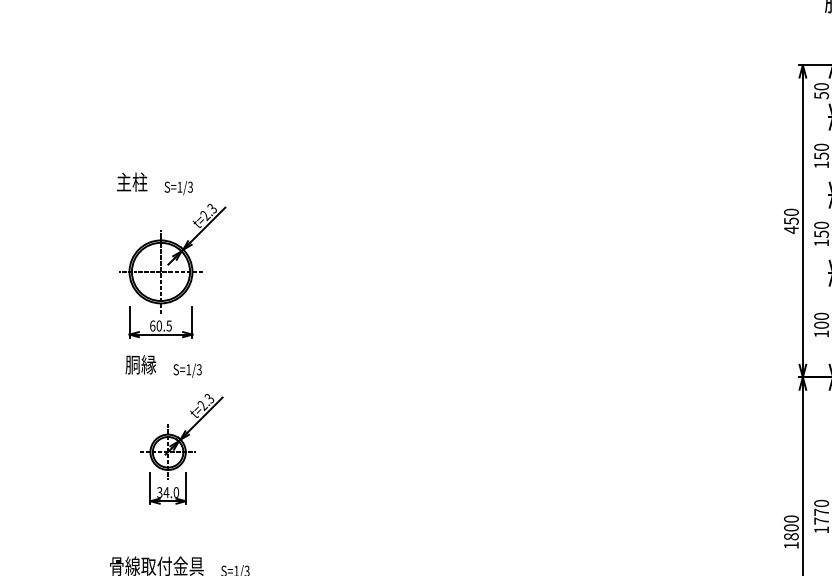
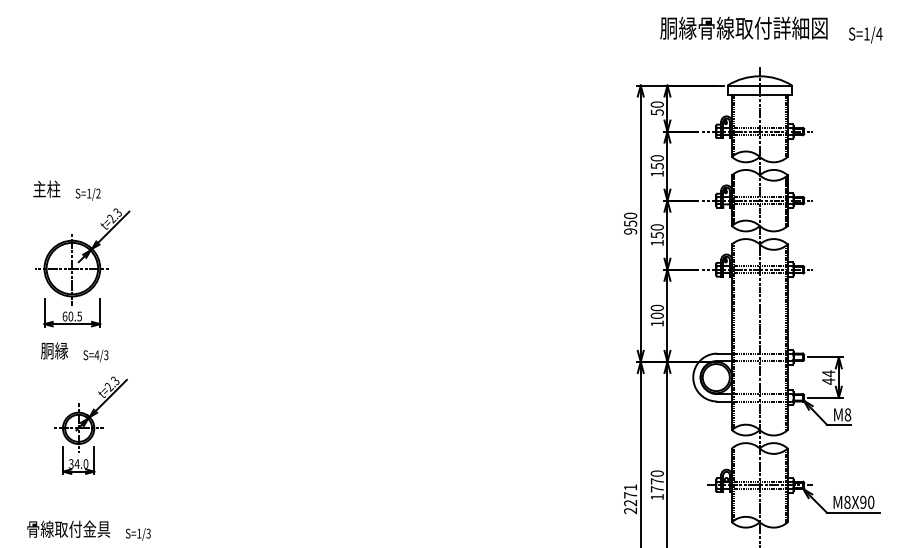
text: (190, 188) -> (98, 194), S=1/3 -> S=1/2
text: (791, 230) -> (630, 231), 450 -> 950
text: (188, 370) -> (96, 355), S=1/3 -> S=4/3
text: (791, 532) -> (630, 499), 1800 -> 2271

